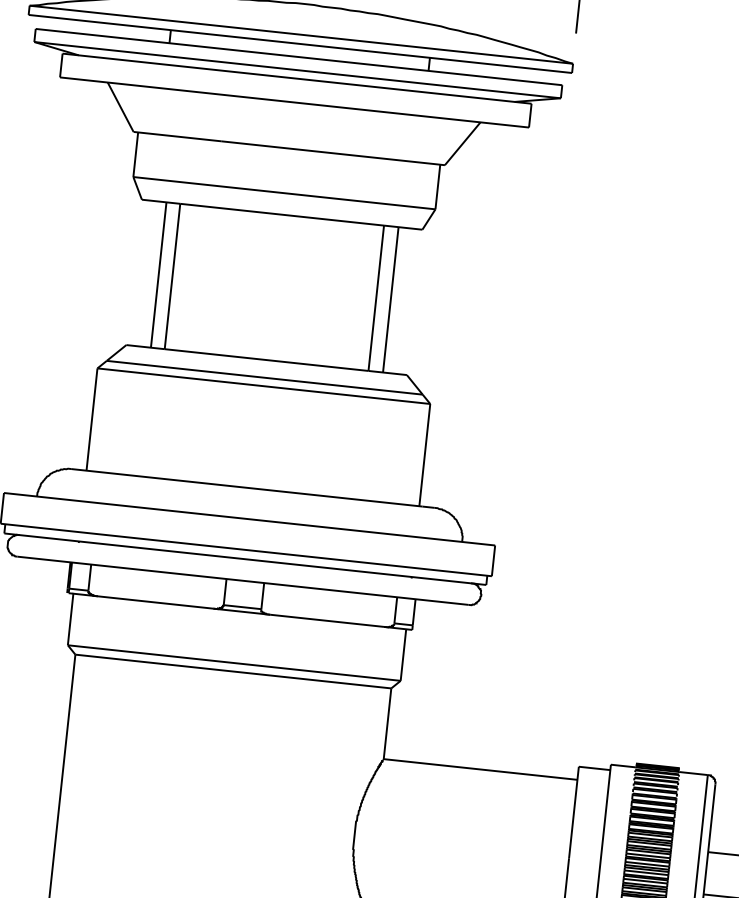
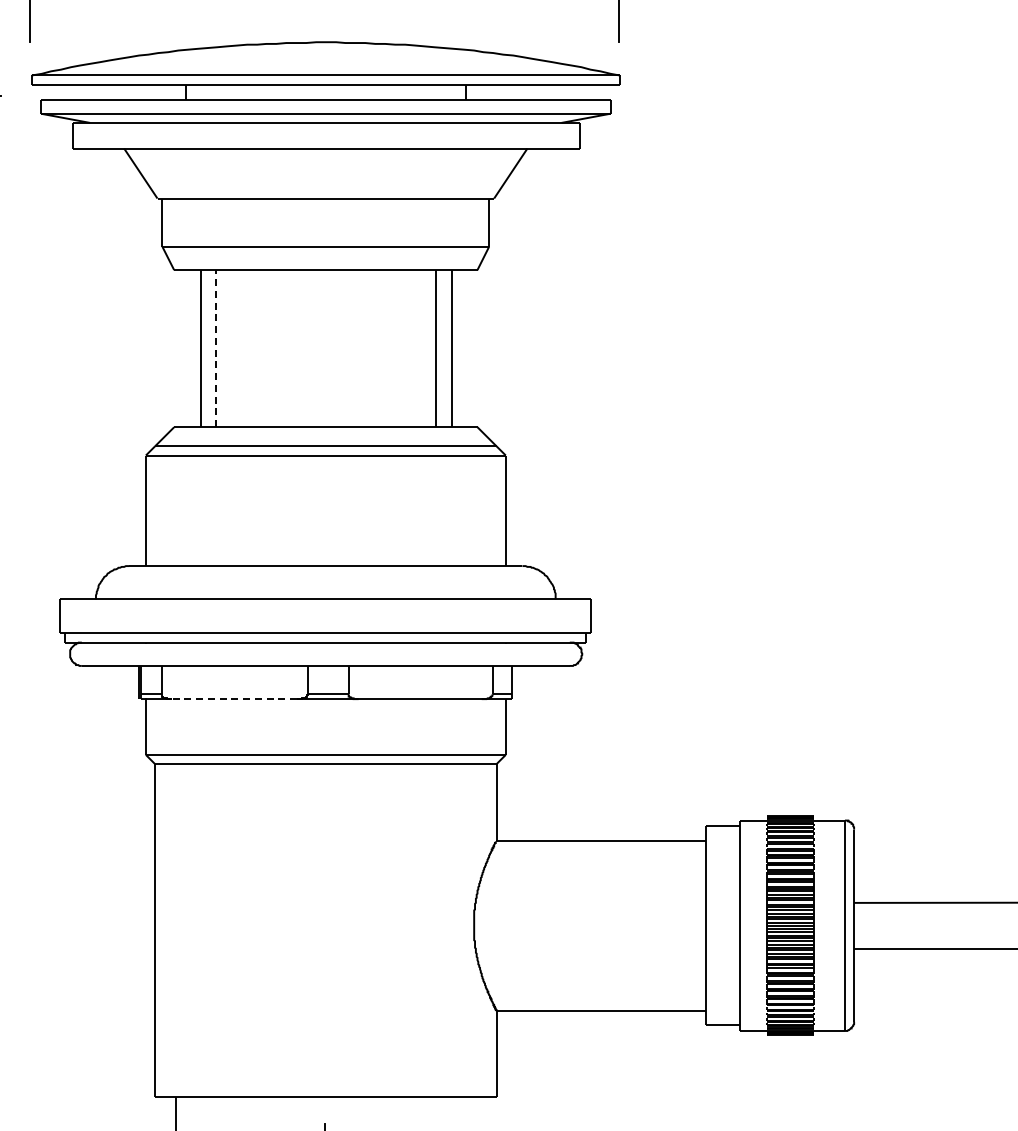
line: (172, 276) -> (215, 348), solid -> dashed
line: (155, 602) -> (234, 699), solid -> dashed

